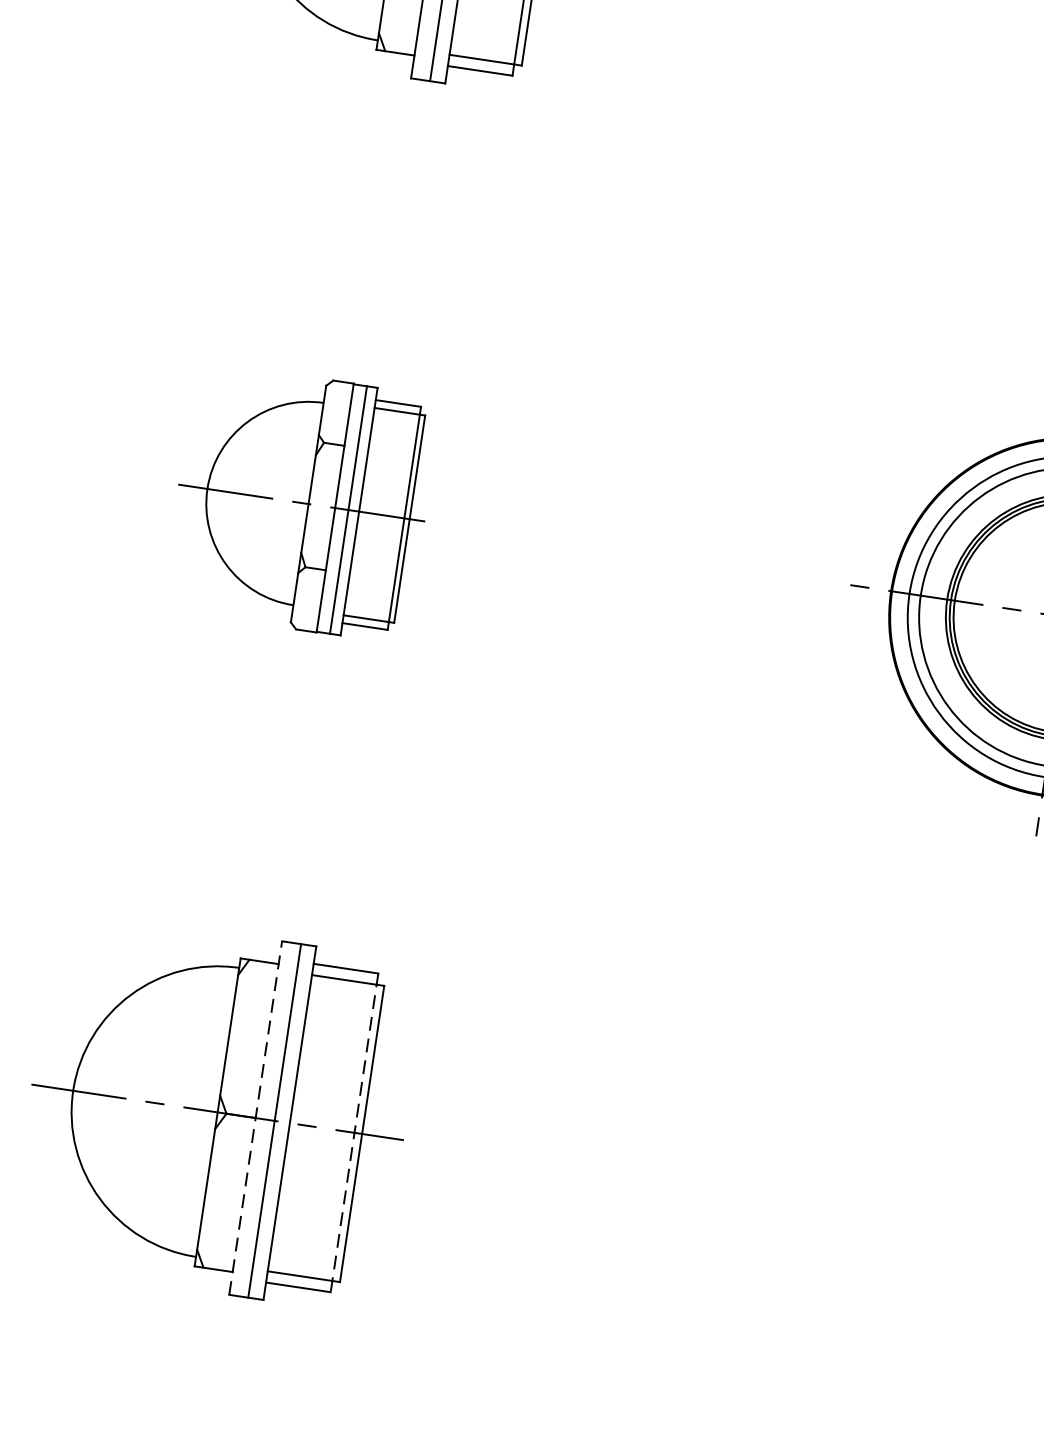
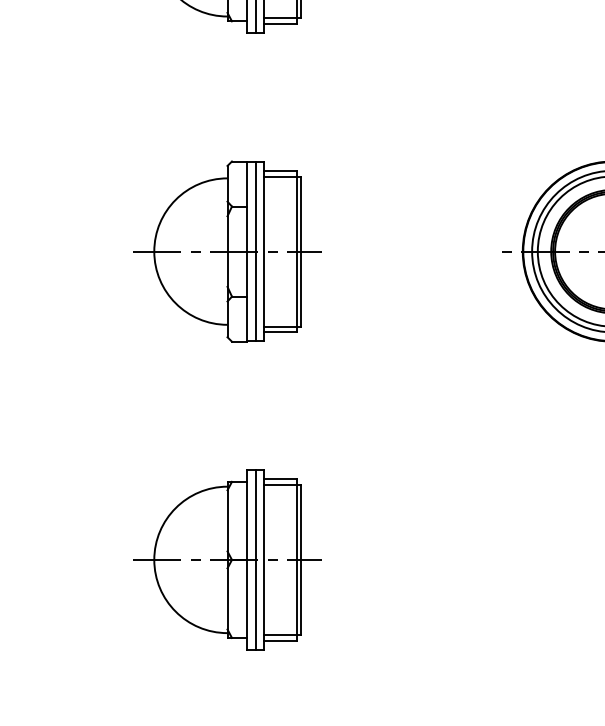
part: (308, 503) -> (227, 251), size x1.43
line: (255, 1117) -> (246, 559), dashed -> solid
line: (353, 1131) -> (296, 559), dashed -> solid

